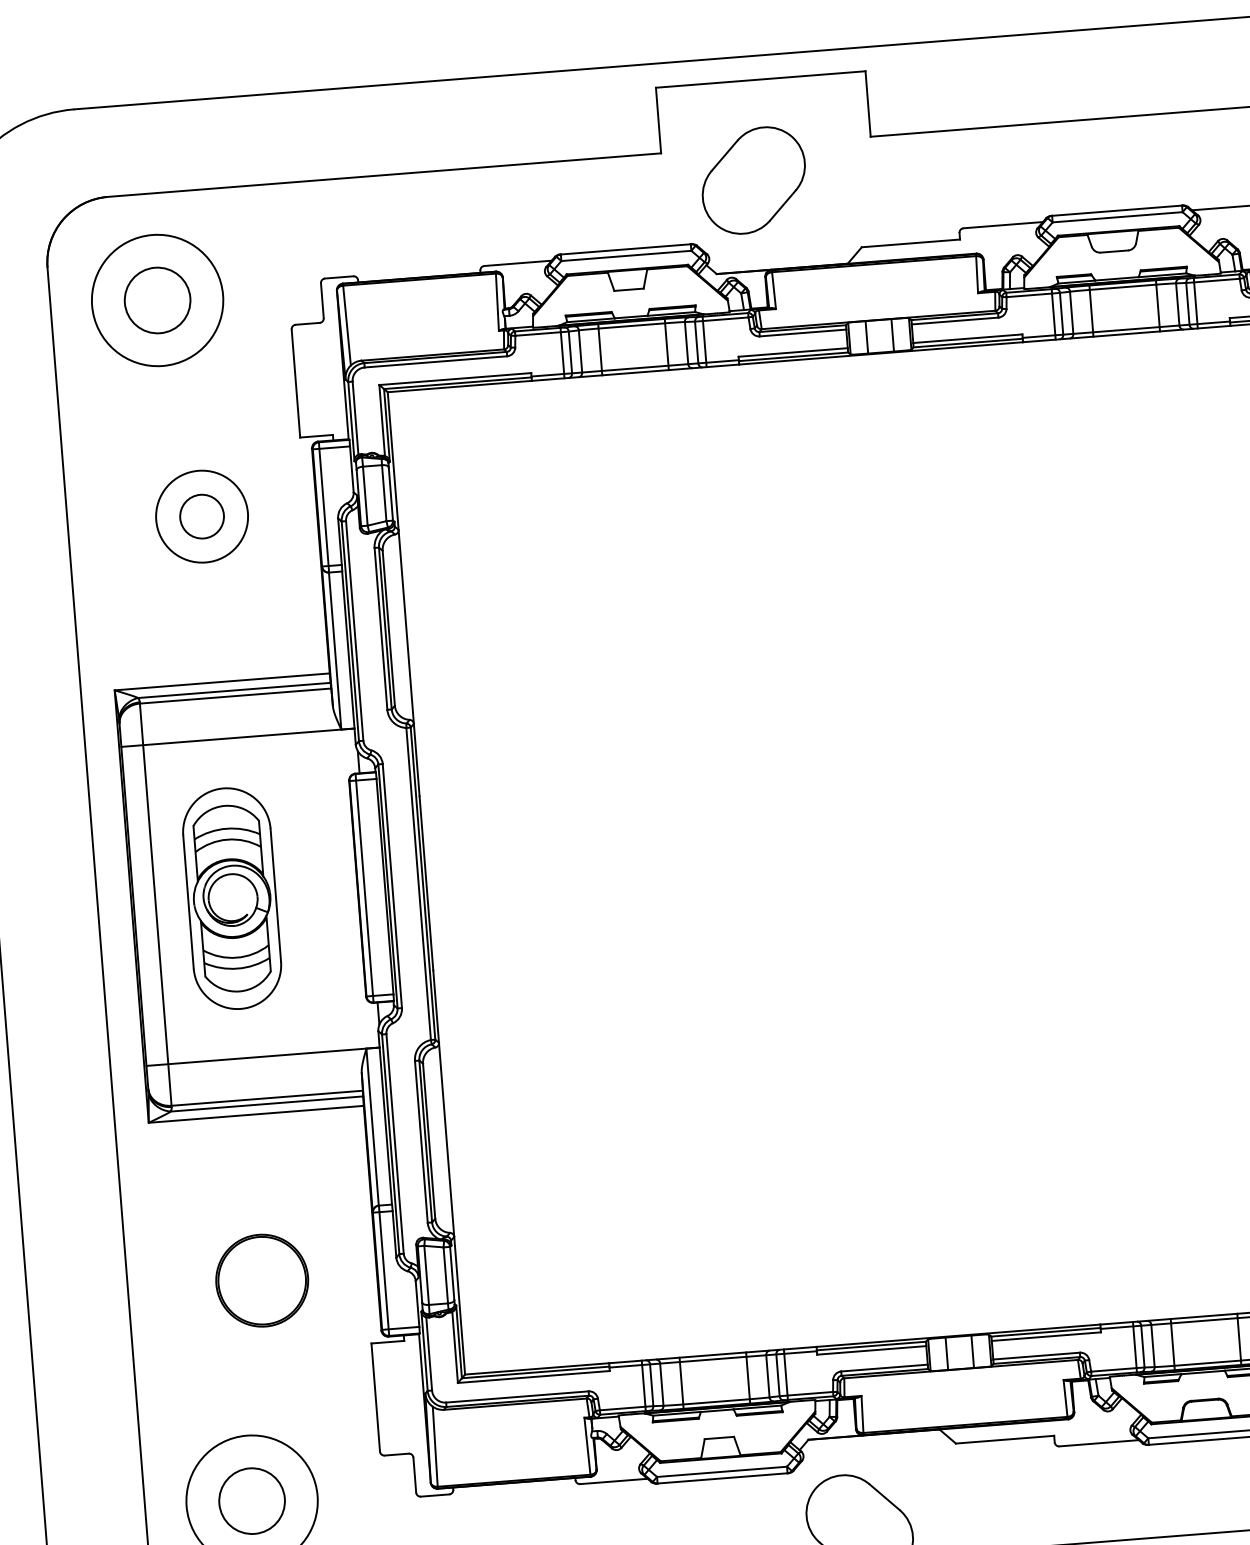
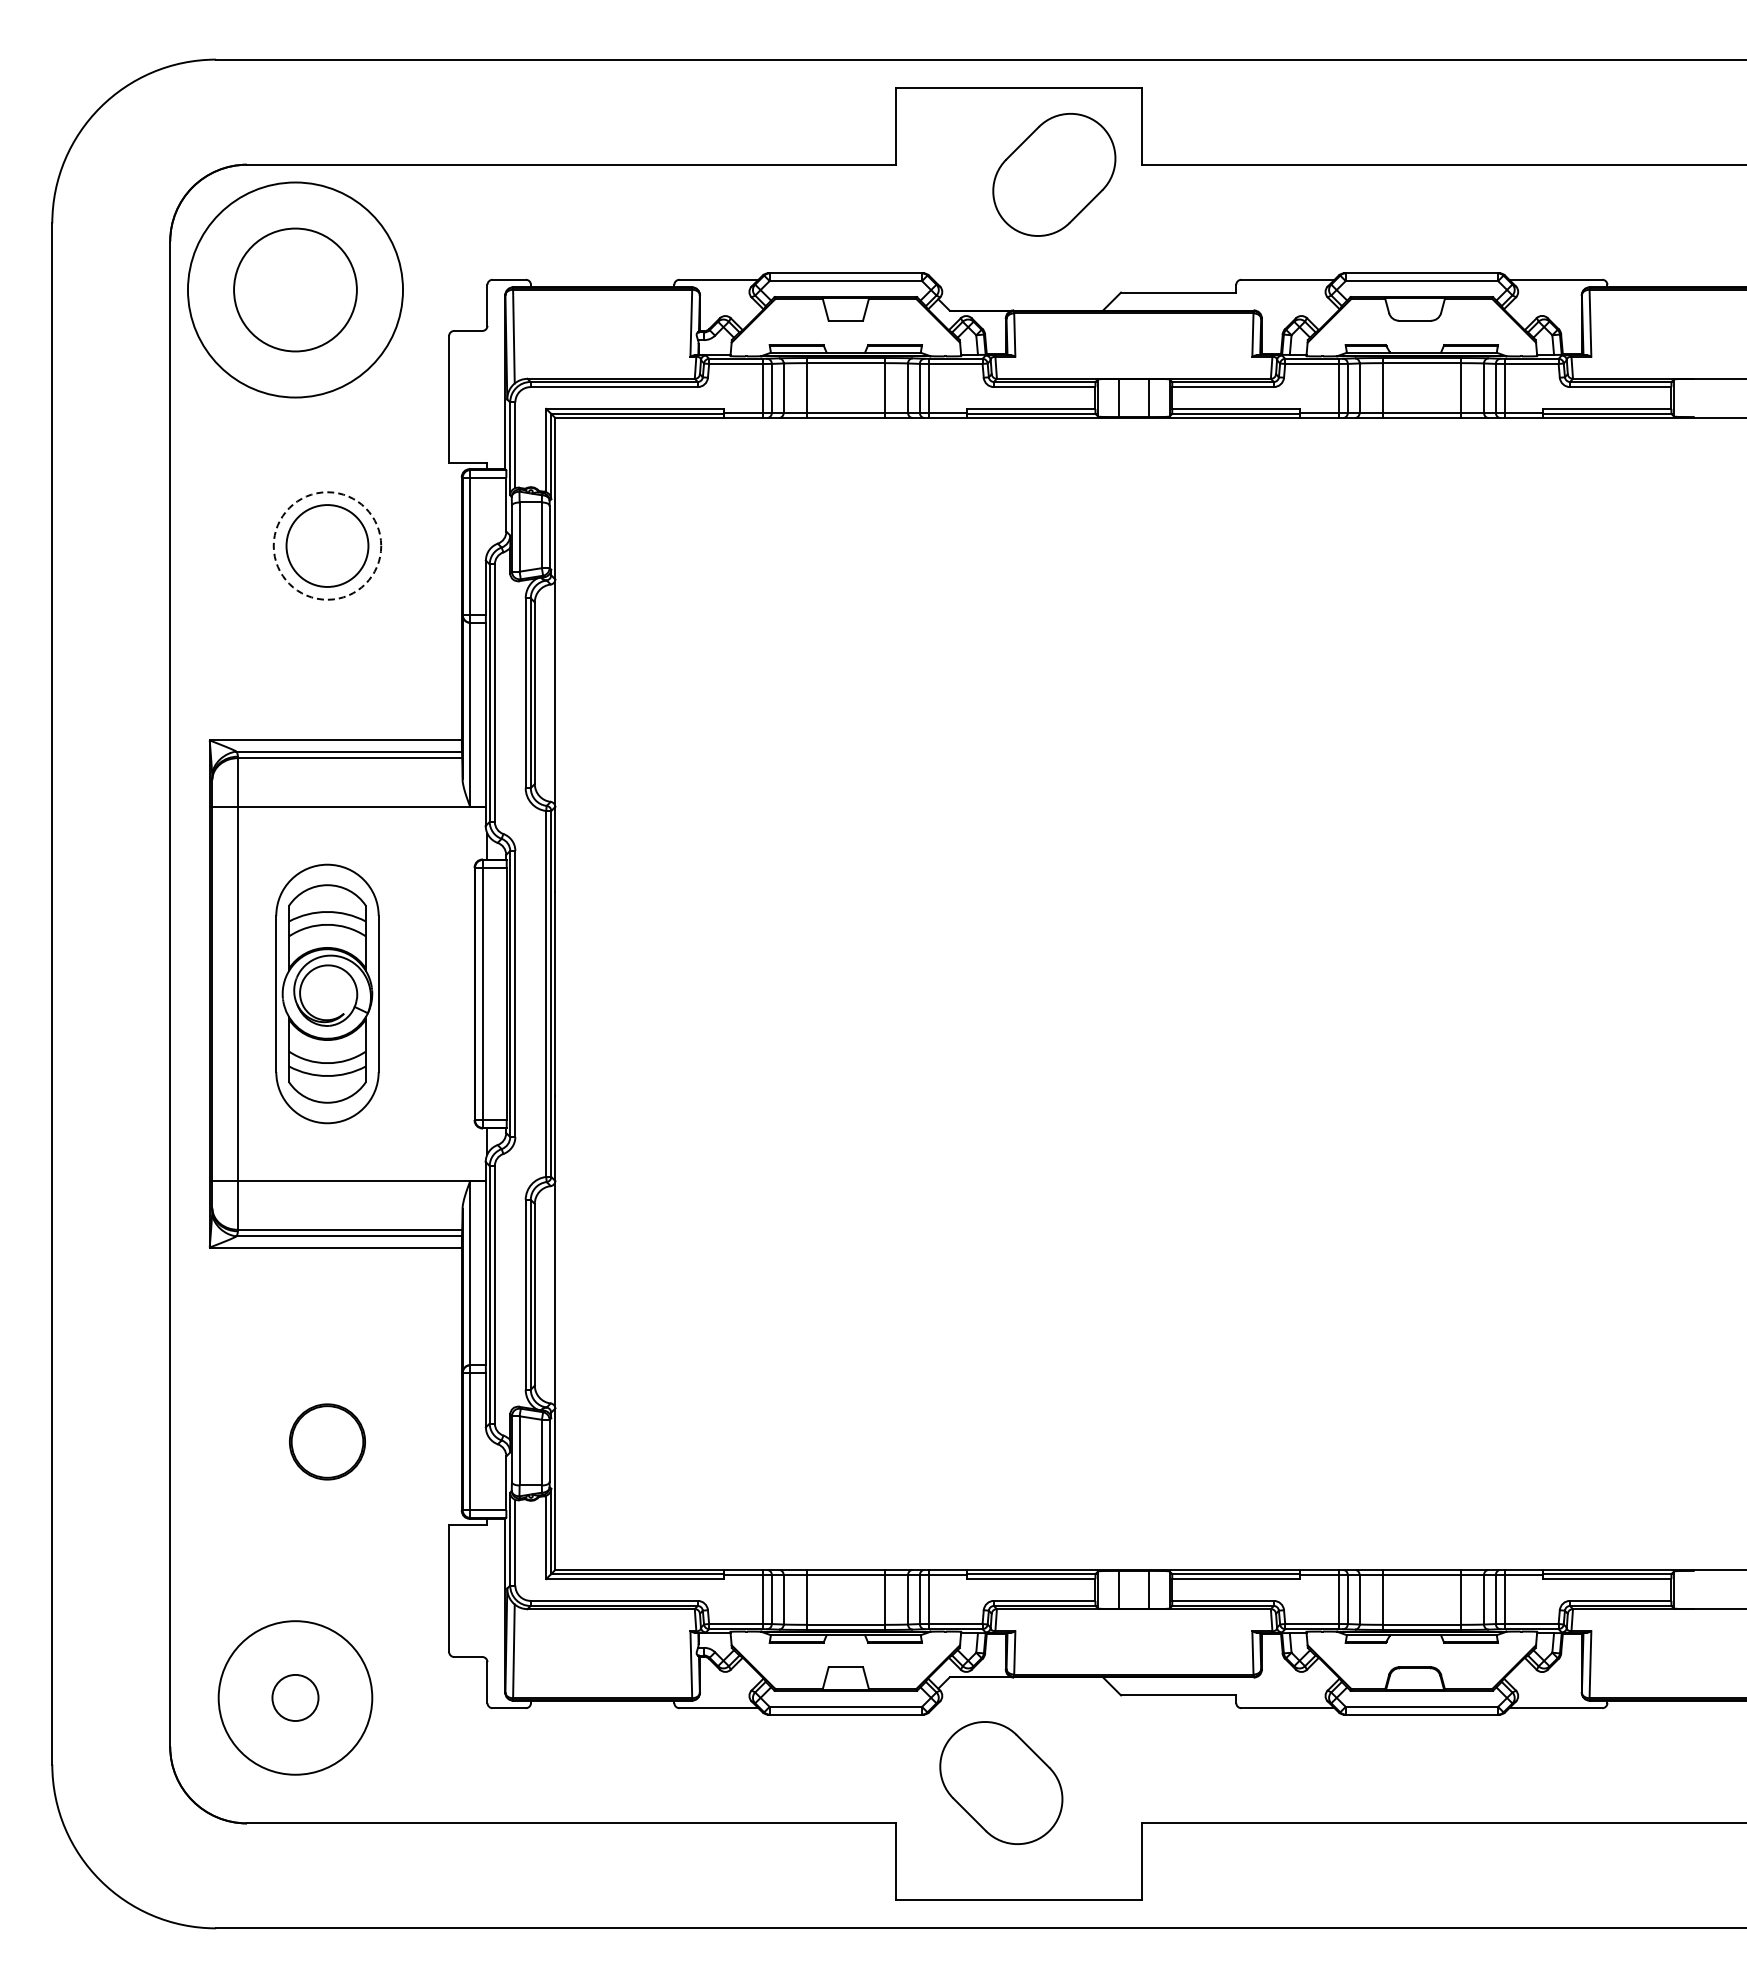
part: (753, 180) -> (1054, 174), moved
circle: (157, 300) -> (295, 289), size x1.4
circle: (157, 300) -> (295, 289), size x1.6
circle: (202, 516) -> (327, 545), size x1.6
circle: (202, 516) -> (327, 545), solid -> dashed
part: (262, 1280) -> (327, 1441), size x0.7
circle: (252, 1500) -> (295, 1697), size x0.6

